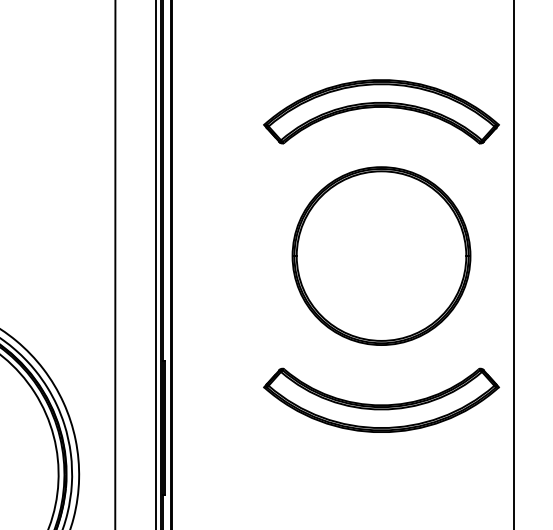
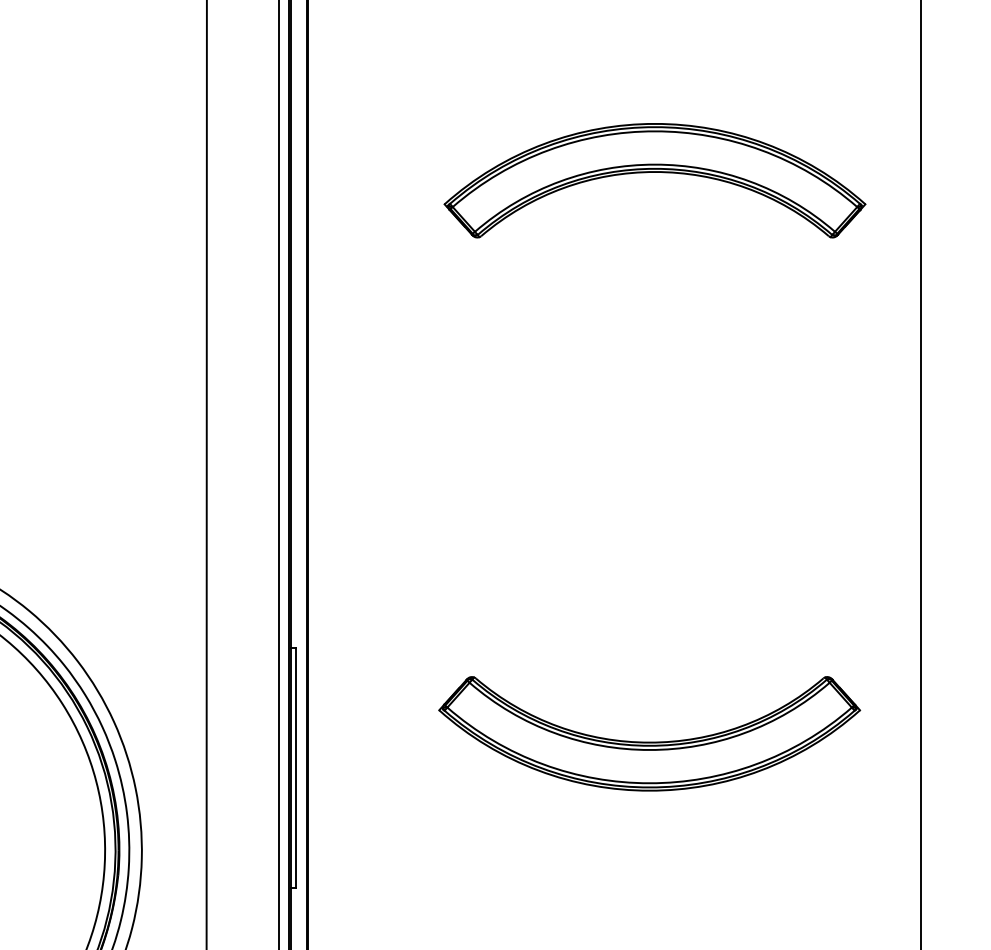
part: (381, 111) -> (654, 180), moved
part: (381, 255) -> (683, 457), removed
part: (381, 399) -> (649, 732), moved

